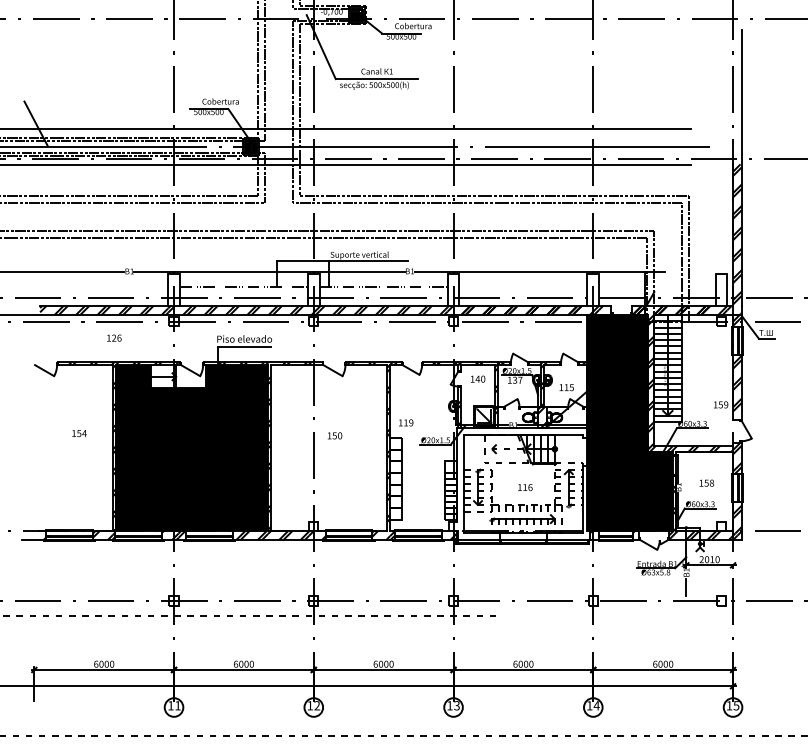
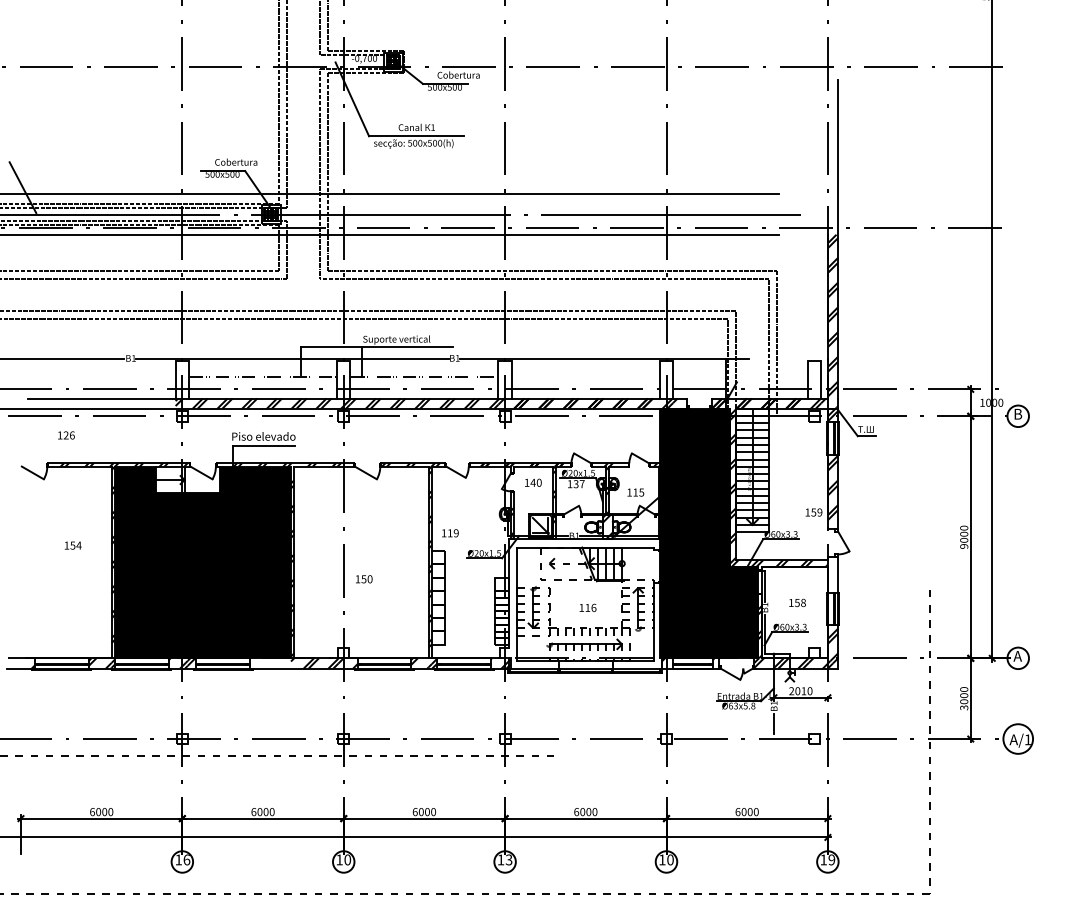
hatch: (104, 310) -> (101, 403), removed
text: (114, 338) -> (66, 435), moved
text: (335, 436) -> (364, 579), moved
hatch: (737, 458) -> (832, 574), removed
hatch: (252, 535) -> (272, 663), removed
text: (177, 705) -> (186, 859), 11 -> 16
text: (317, 705) -> (347, 859), 12 -> 10
text: (596, 705) -> (670, 859), 14 -> 10
text: (736, 705) -> (831, 859), 15 -> 19

